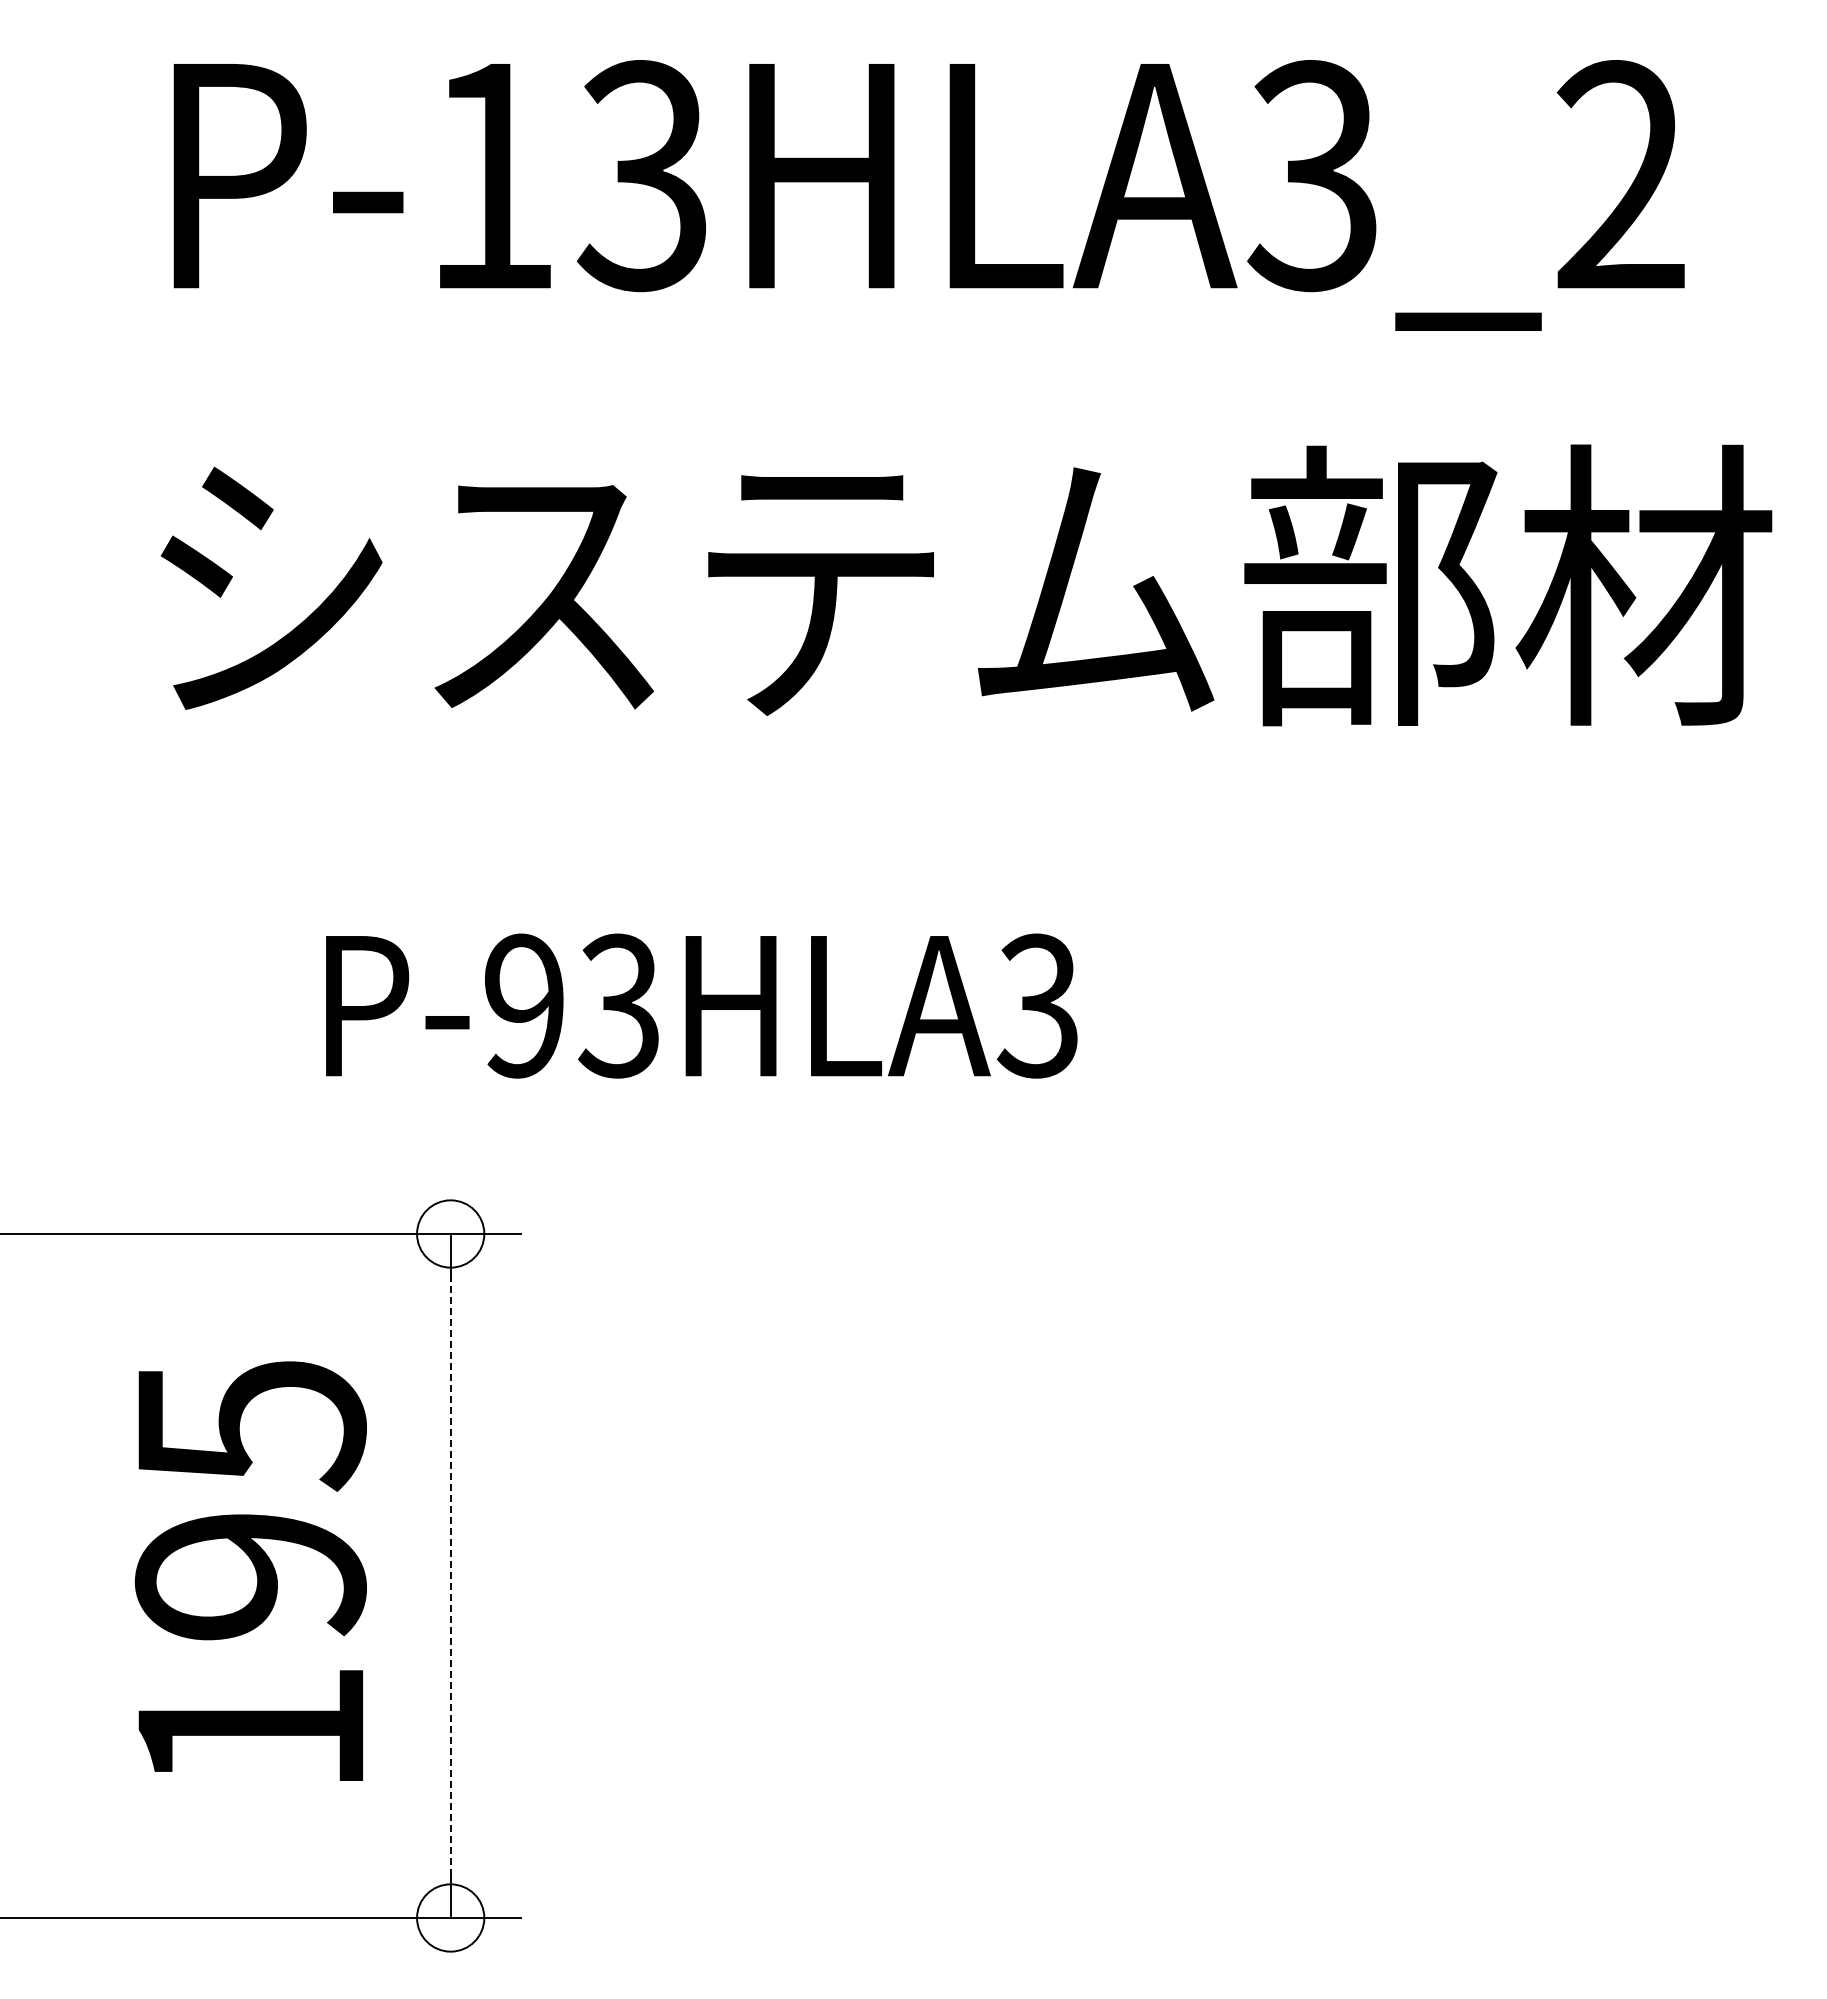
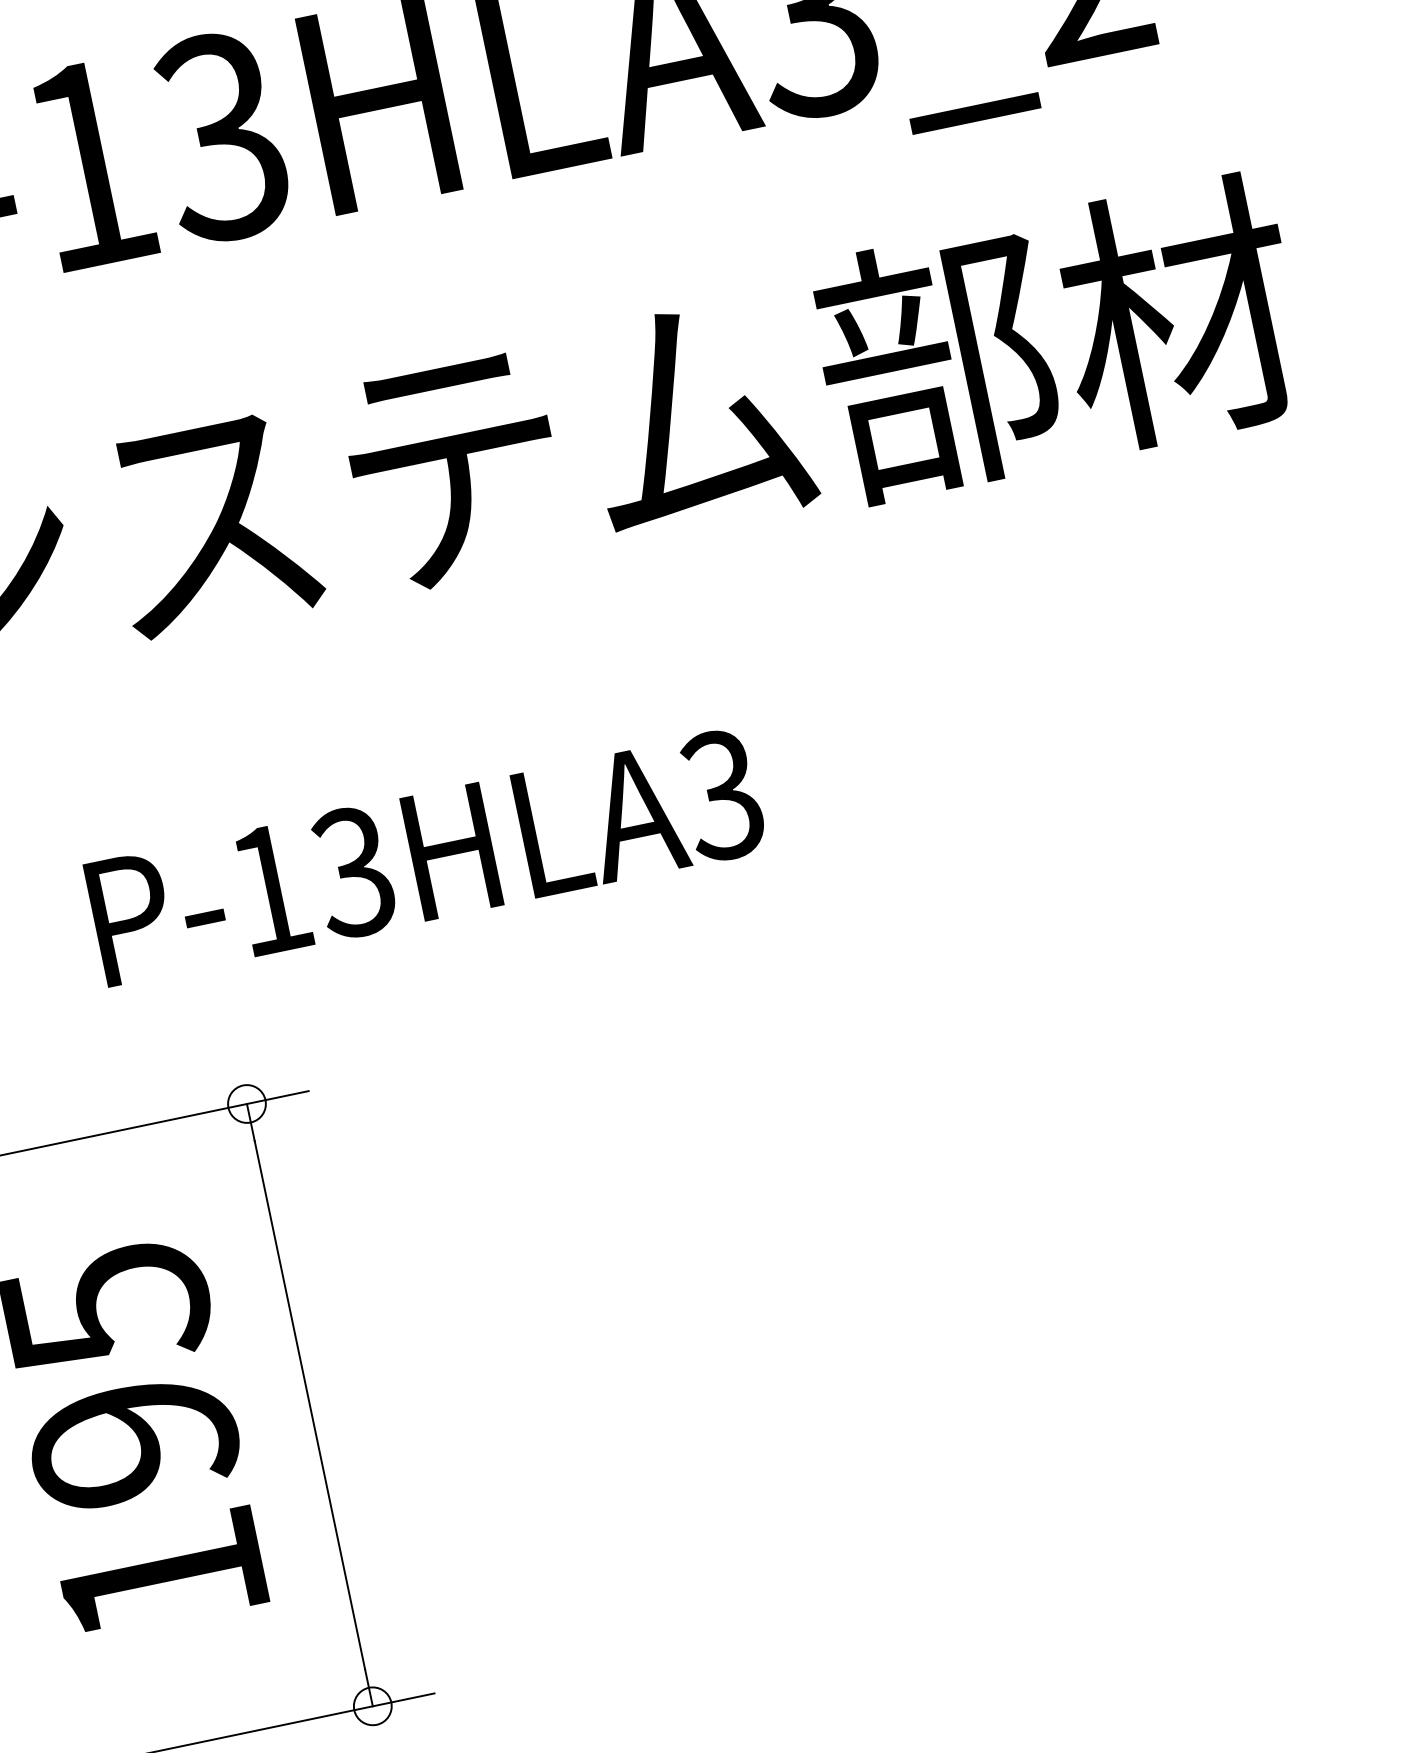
text: (524, 1005) -> (269, 889), P-93HLA3 -> P-13HLA3
circle: (450, 1233) -> (246, 1103), size x0.62
line: (450, 1576) -> (309, 1405), dashed -> solid
circle: (450, 1917) -> (372, 1705), size x0.62

